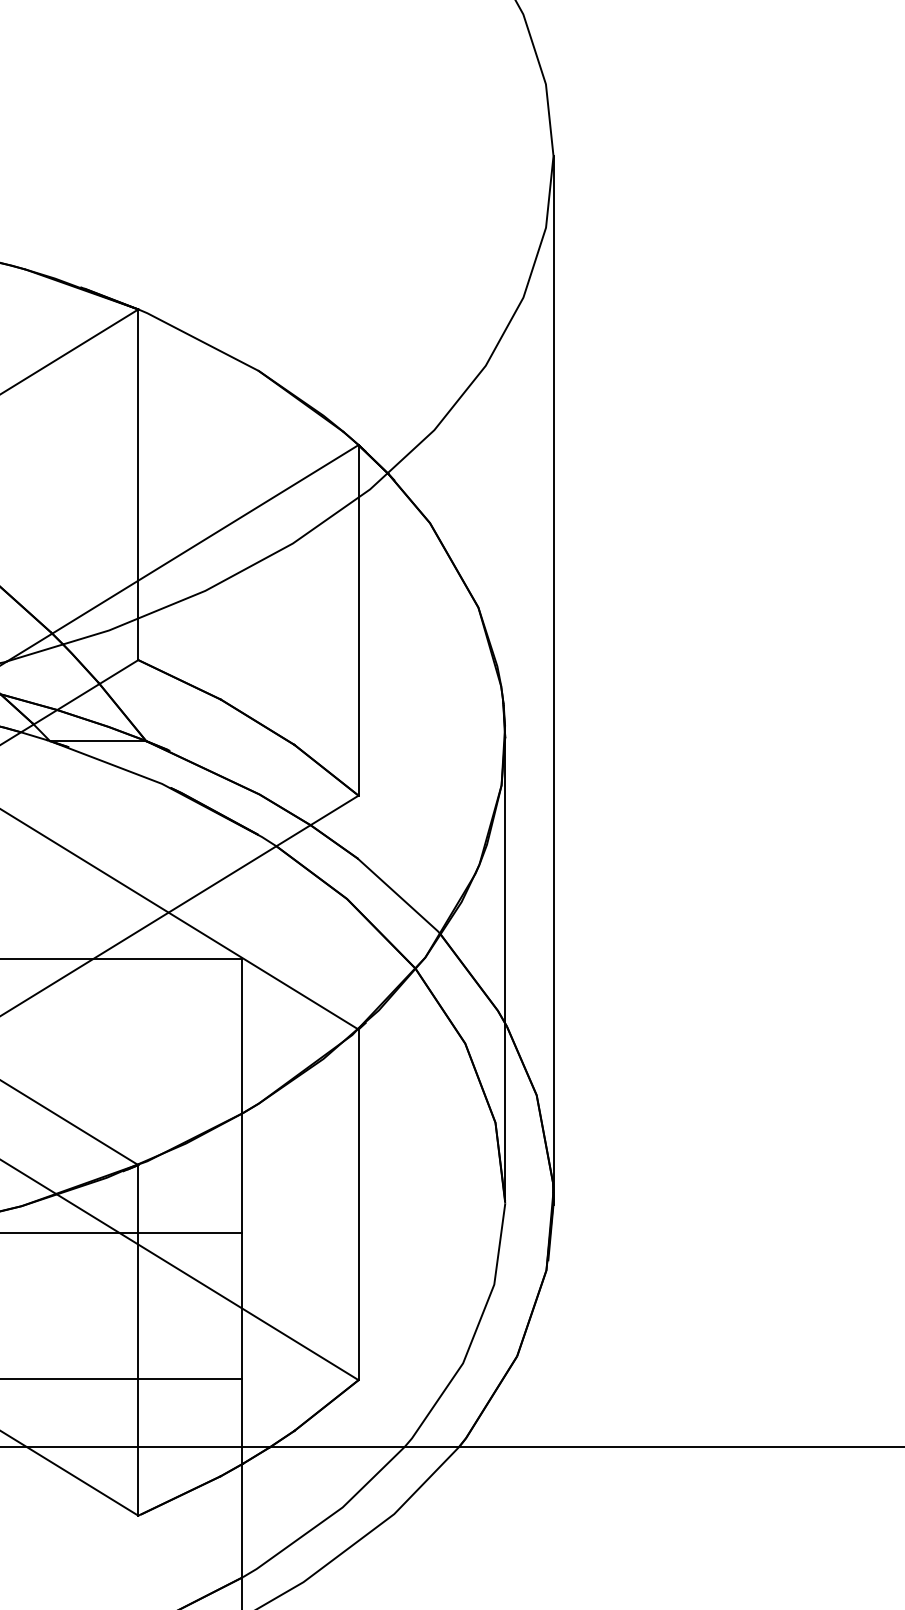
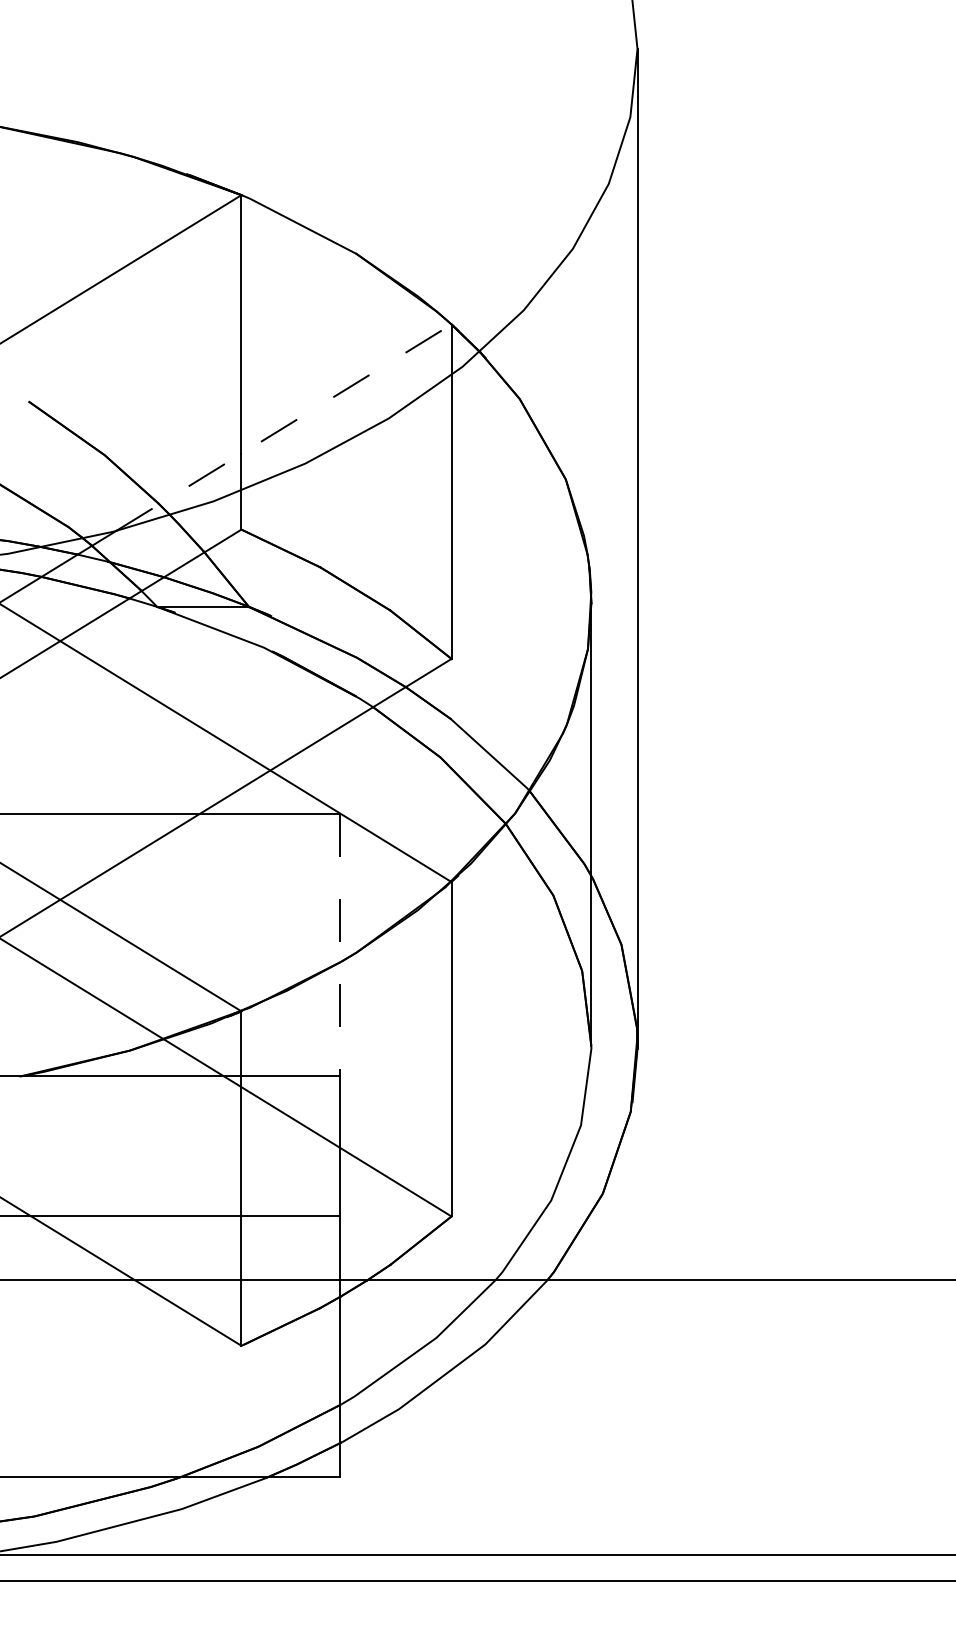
line: (183, 553) -> (284, 427), solid -> dashed
line: (242, 1096) -> (340, 945), solid -> dashed

